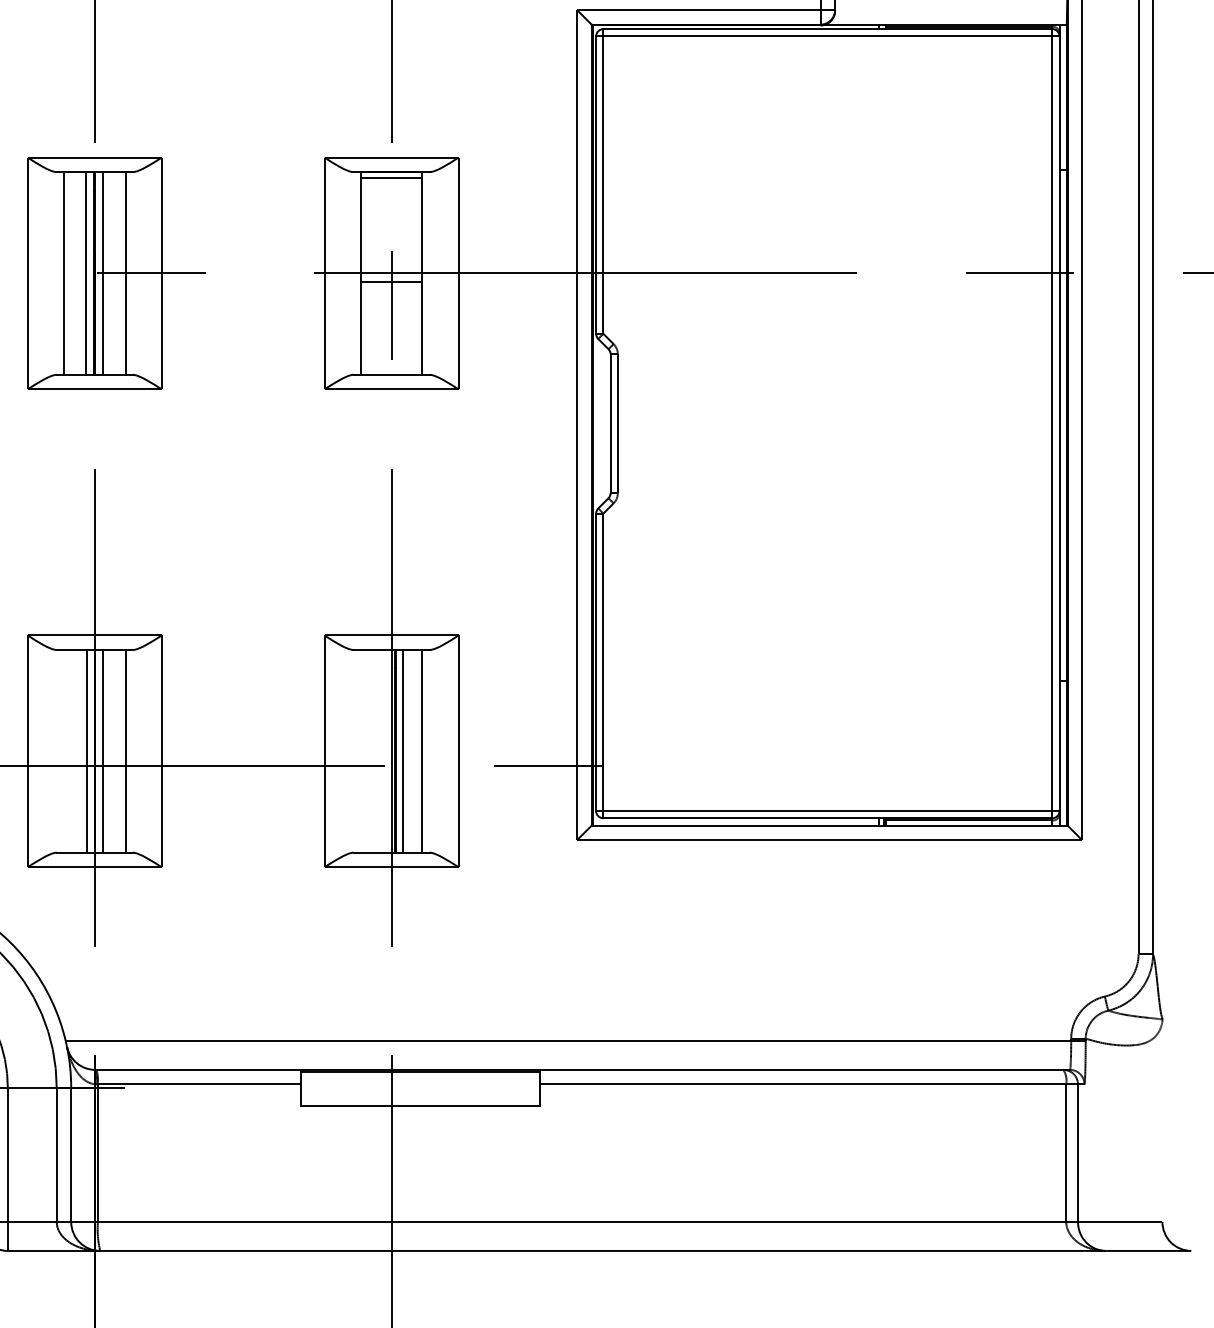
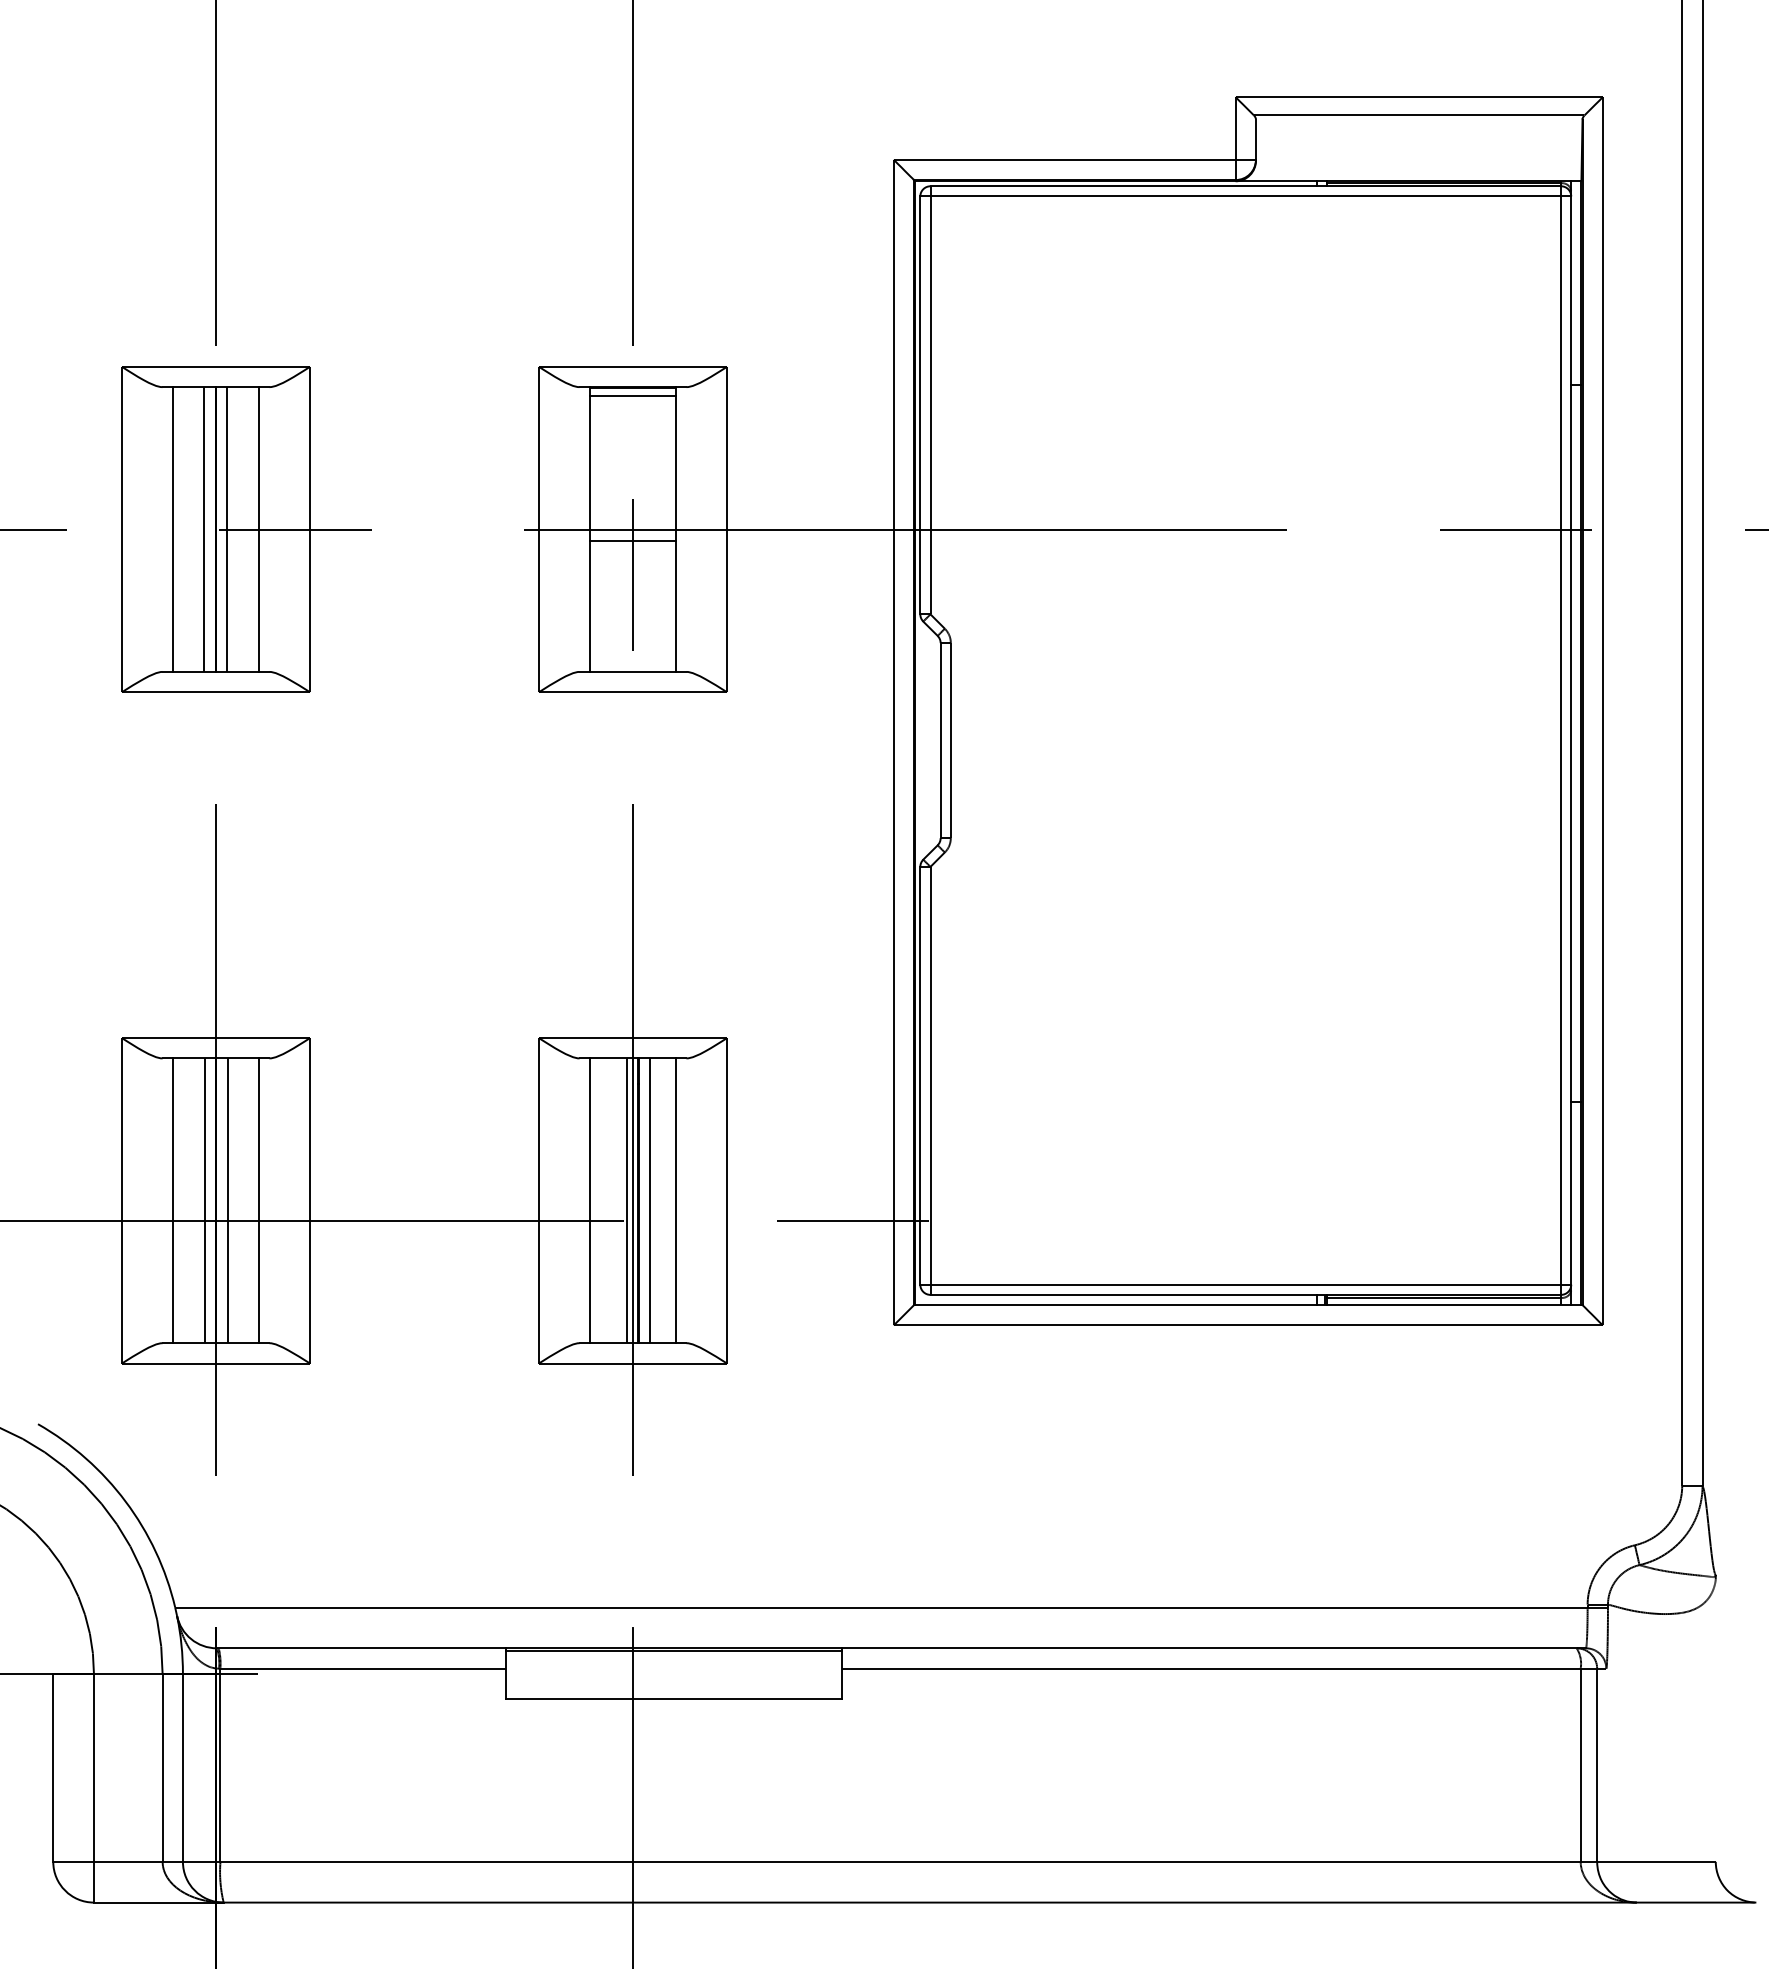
line: (63, 751) -> (172, 1200), added
line: (360, 751) -> (589, 1200), added
line: (386, 751) -> (626, 1200), added

